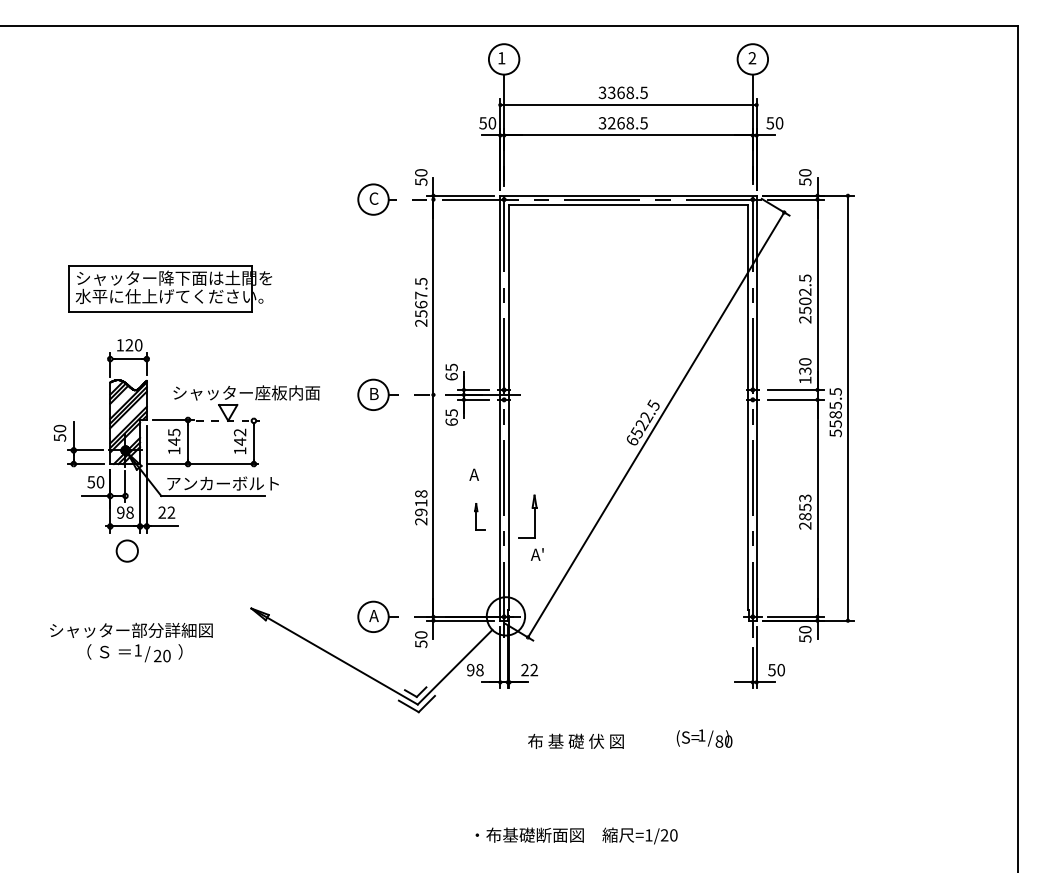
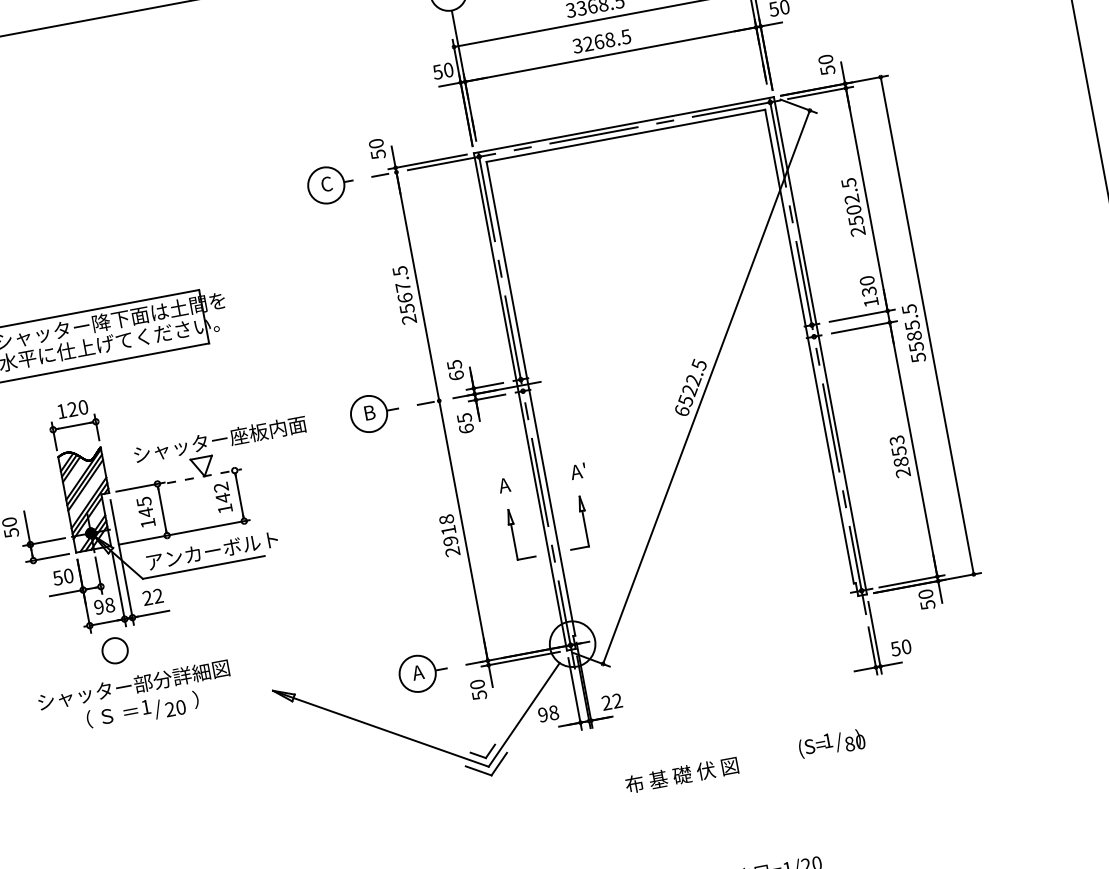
part: (479, 516) -> (519, 533), size x1.67
text: (537, 554) -> (578, 471), moved
text: (131, 642) -> (136, 699), moved

